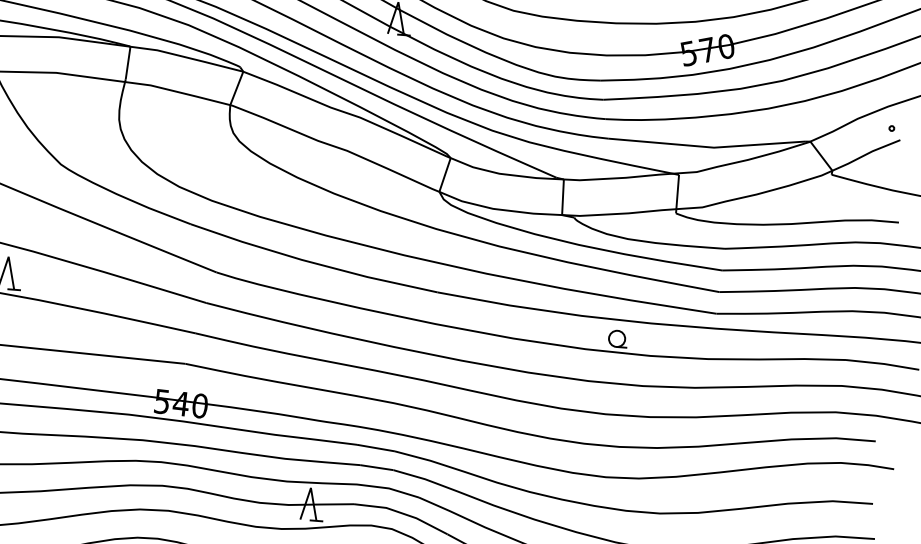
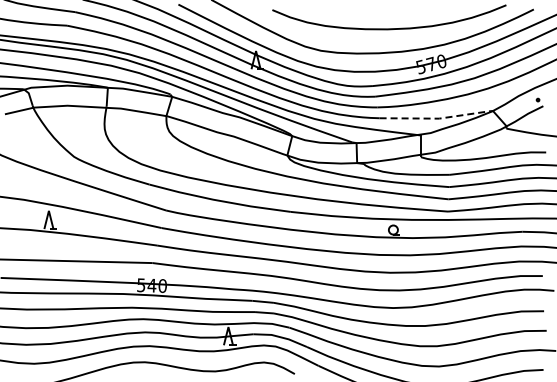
line: (709, 147) -> (436, 118), solid -> dashed

